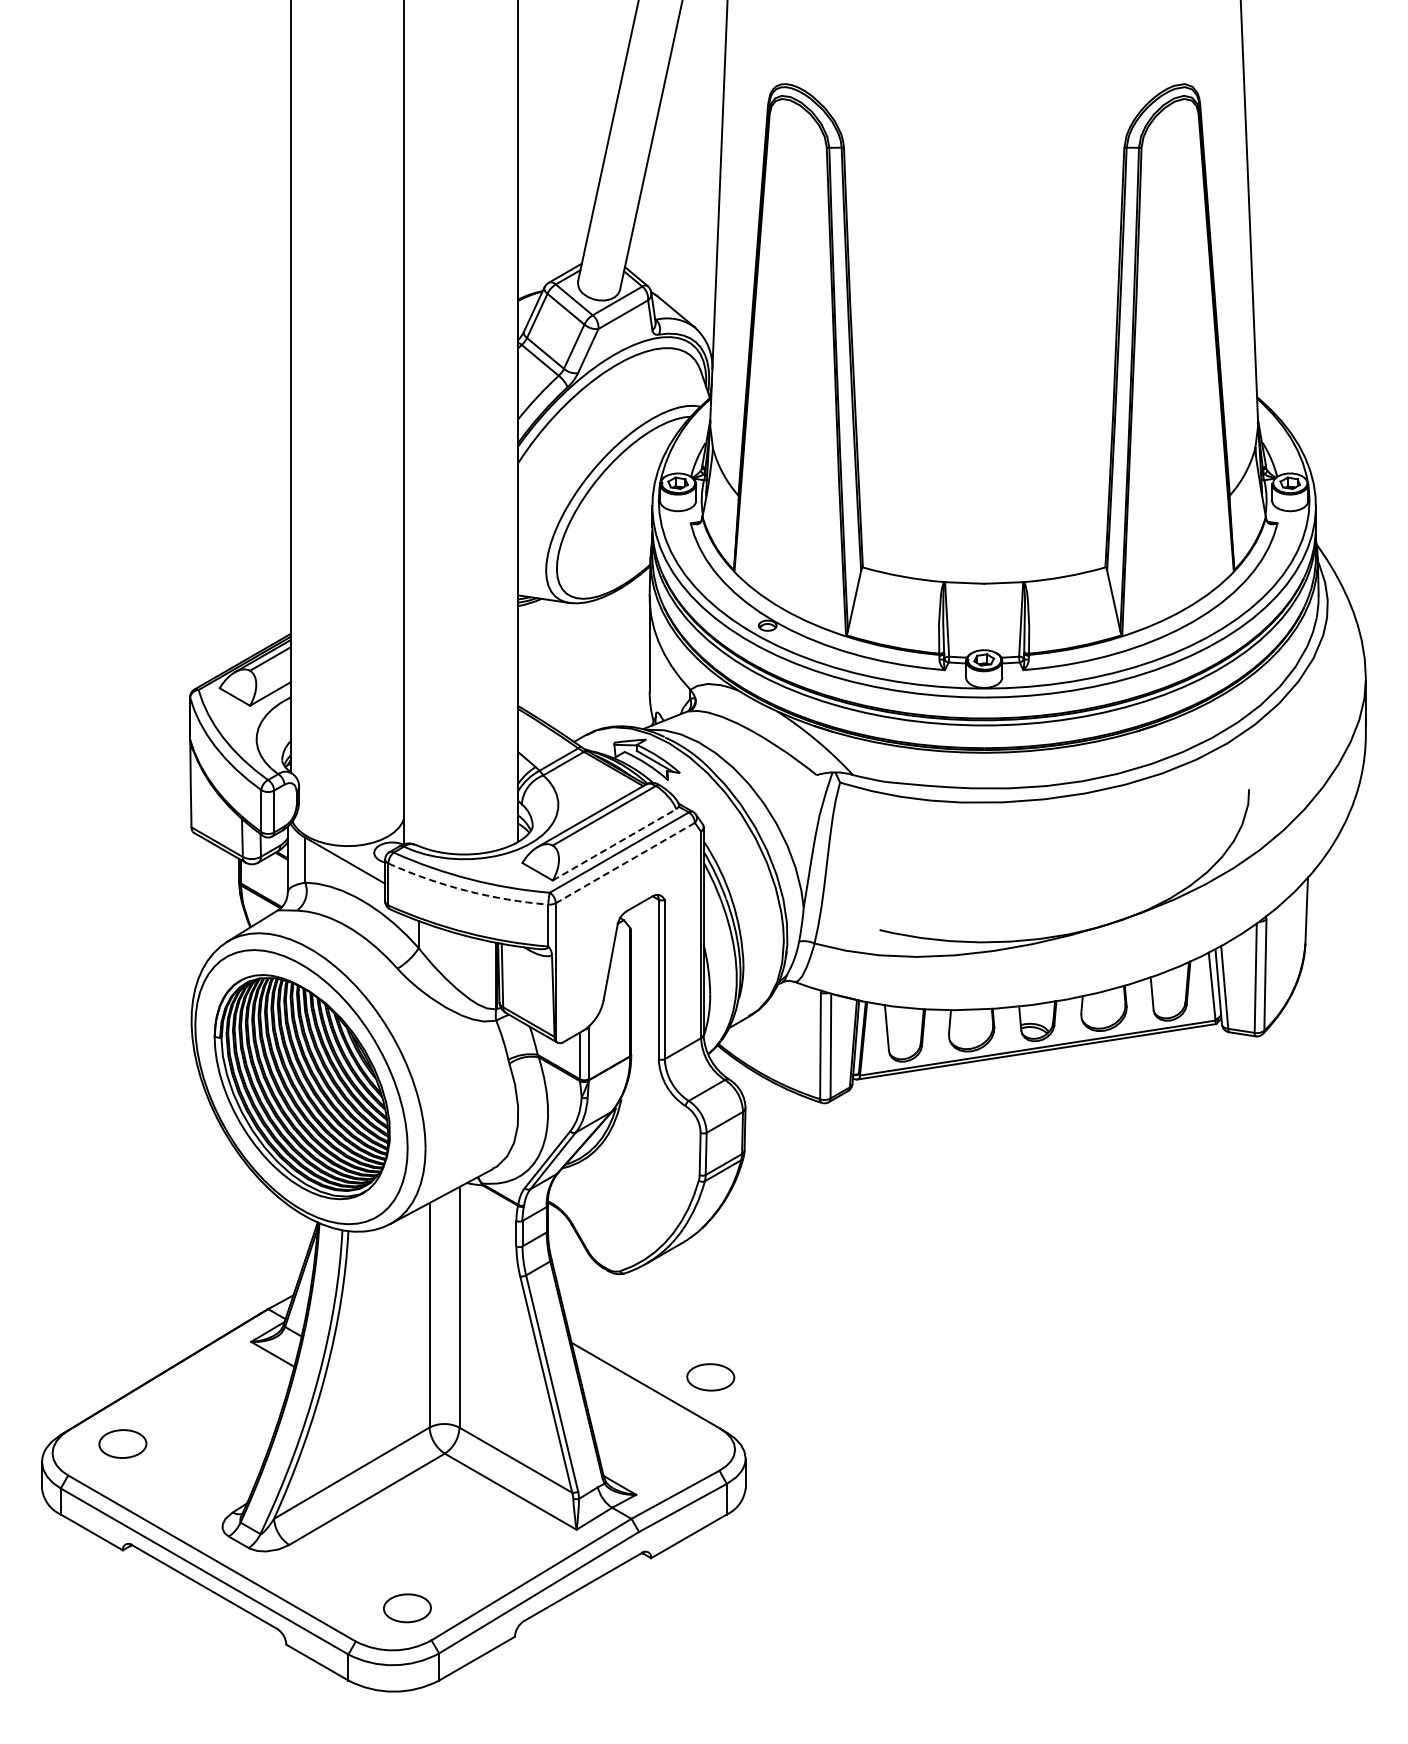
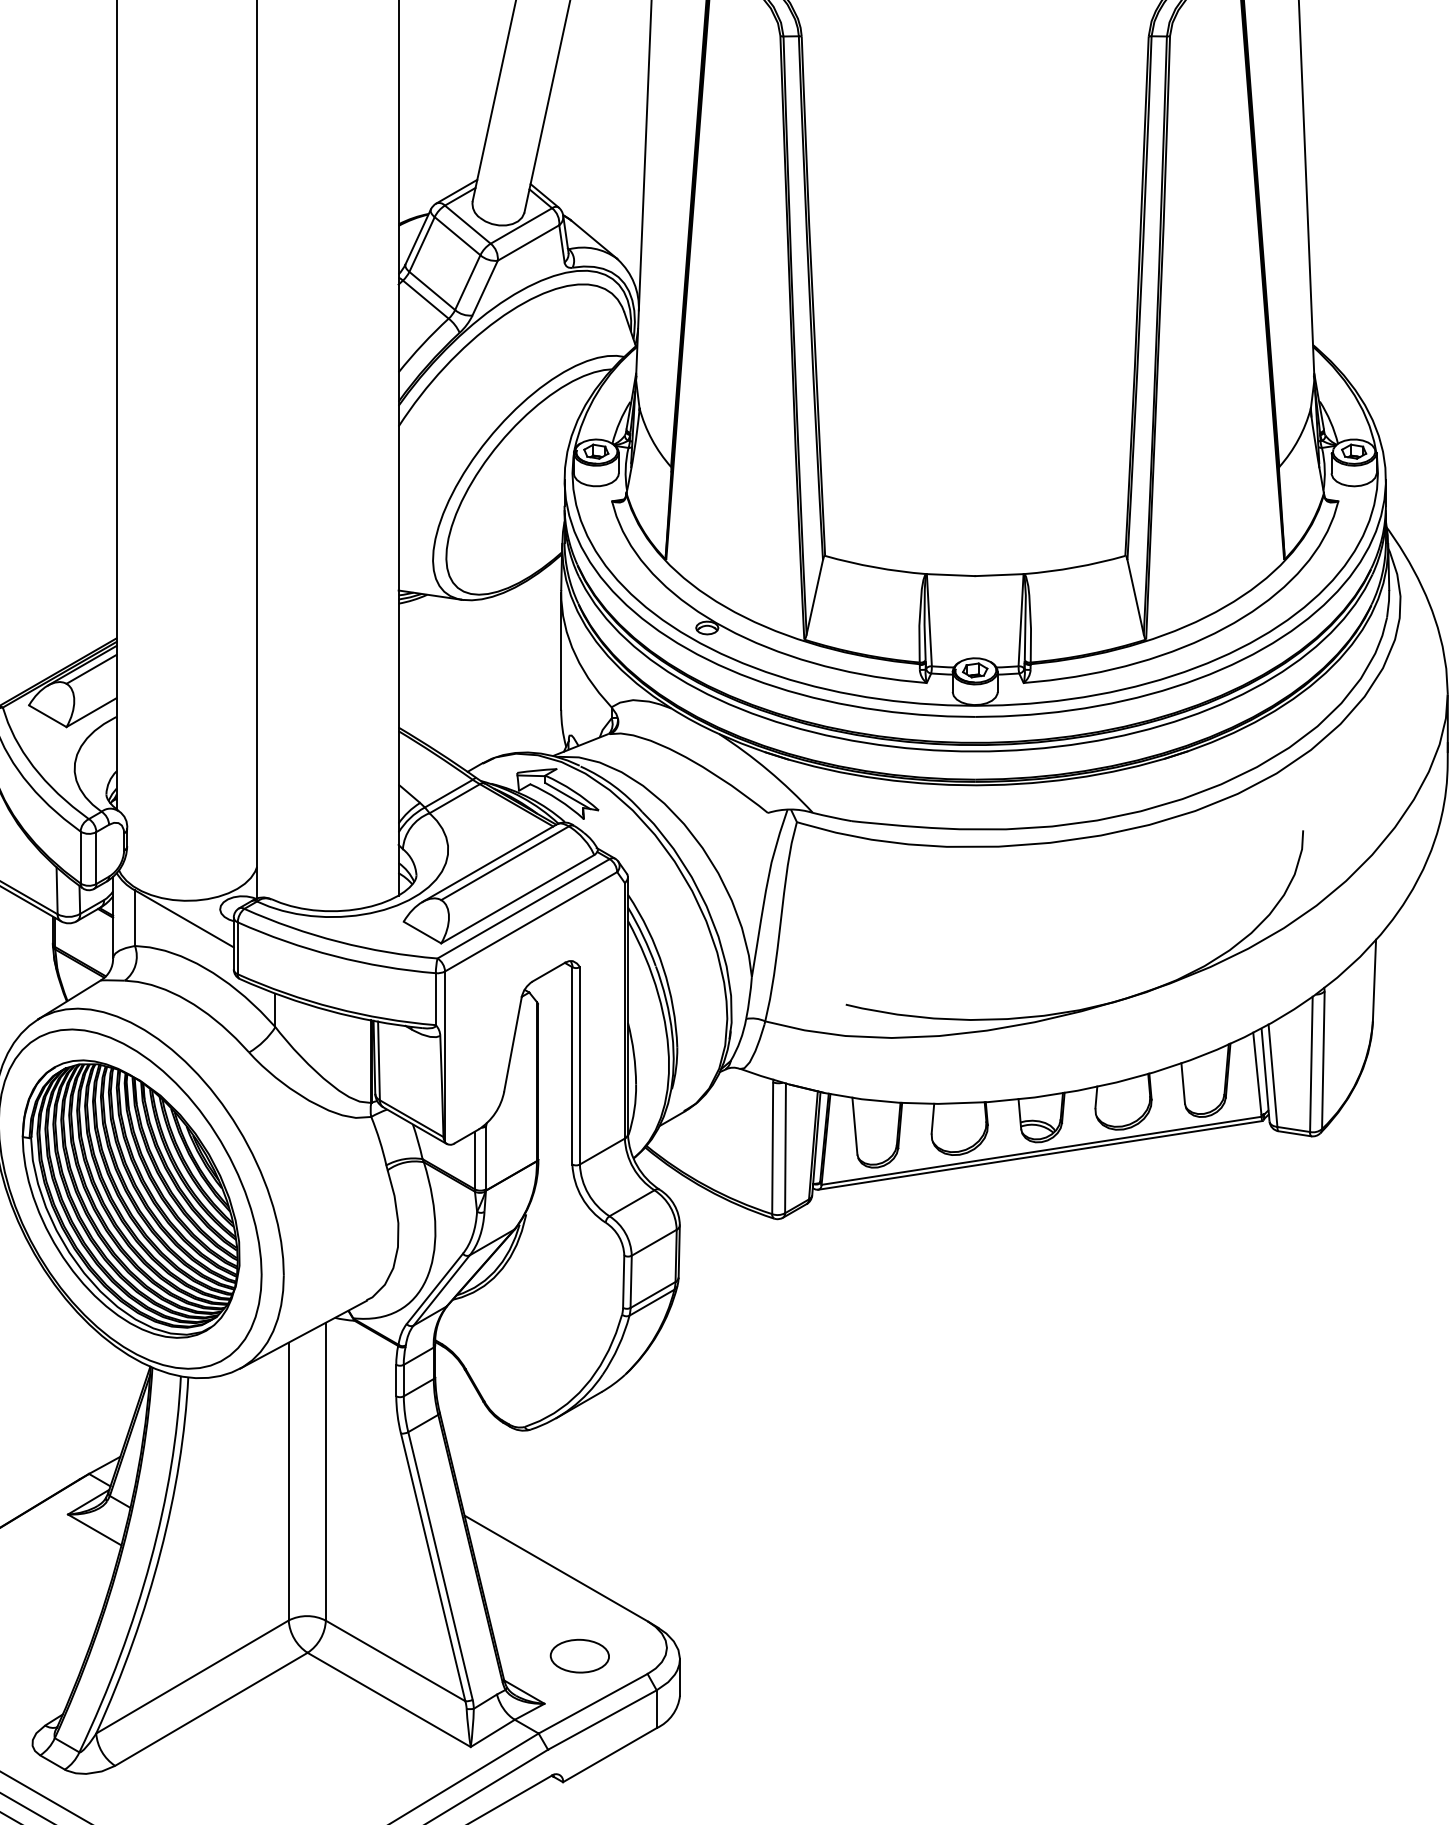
line: (614, 844) -> (517, 898), dashed -> solid
line: (624, 863) -> (530, 922), dashed -> solid
arc: (466, 890) -> (334, 955), dashed -> solid
part: (710, 1377) -> (579, 1656), moved

